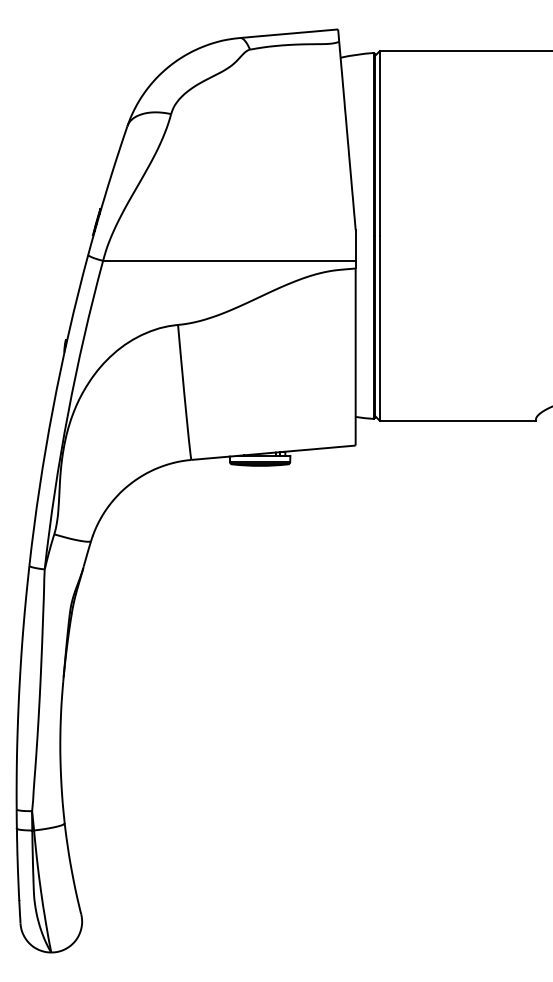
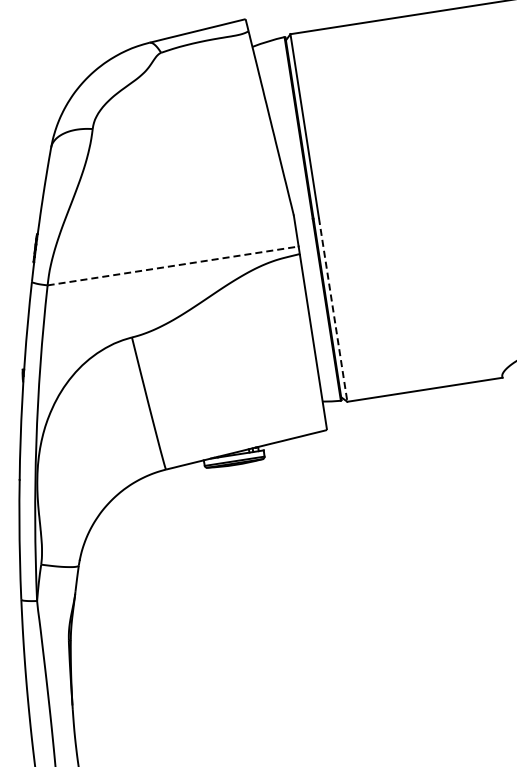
line: (229, 260) -> (173, 265), solid -> dashed
line: (379, 328) -> (332, 310), solid -> dashed

